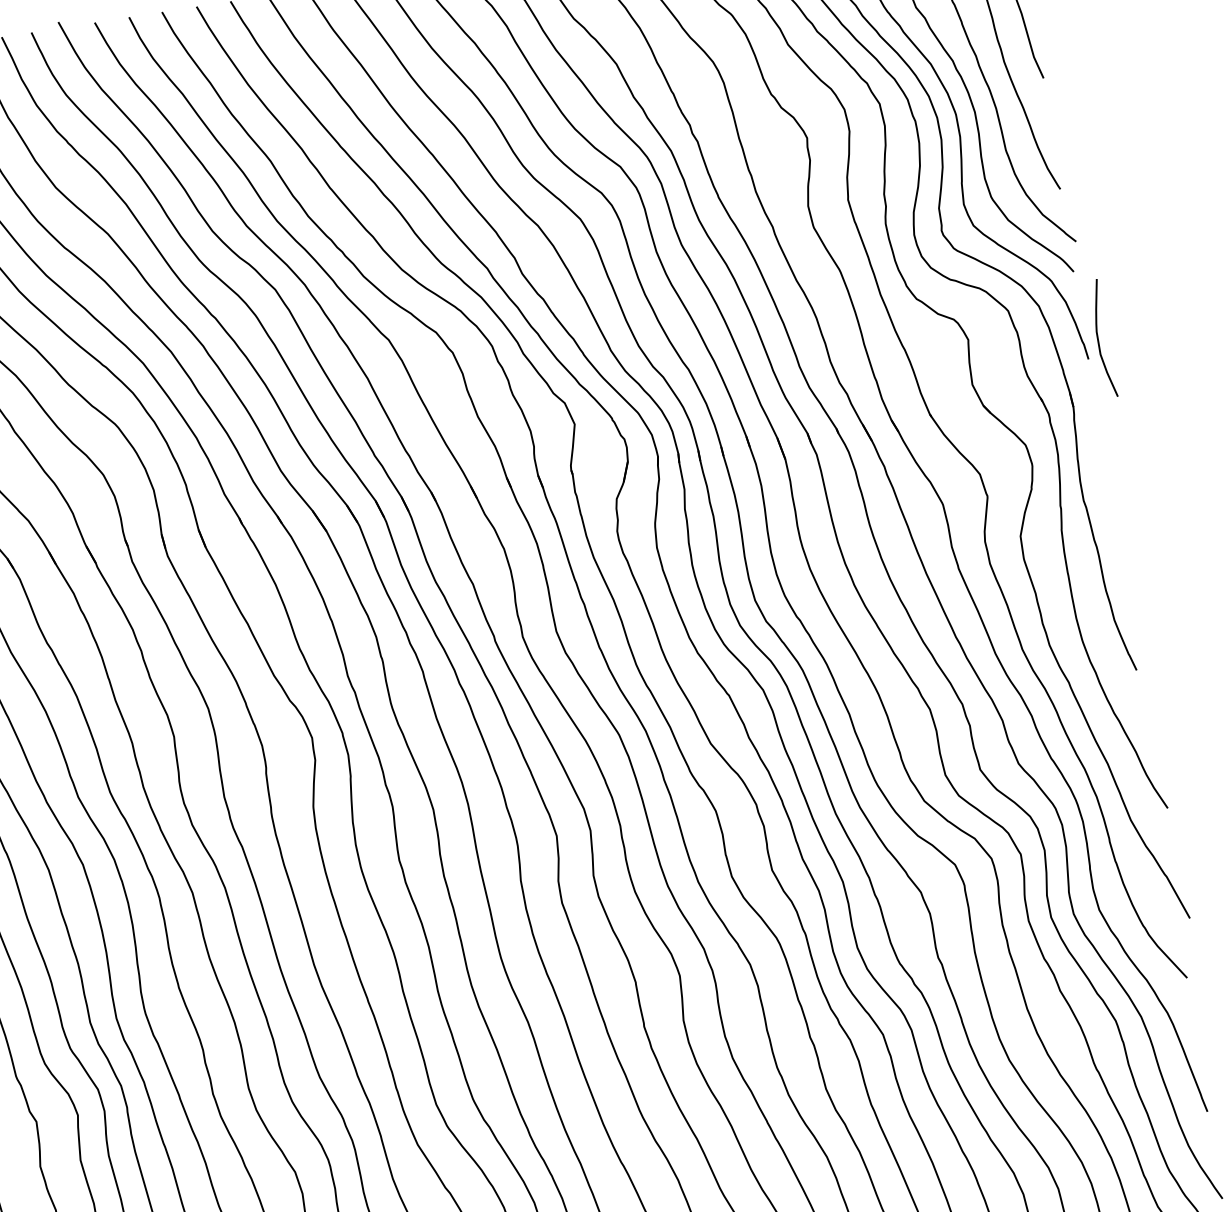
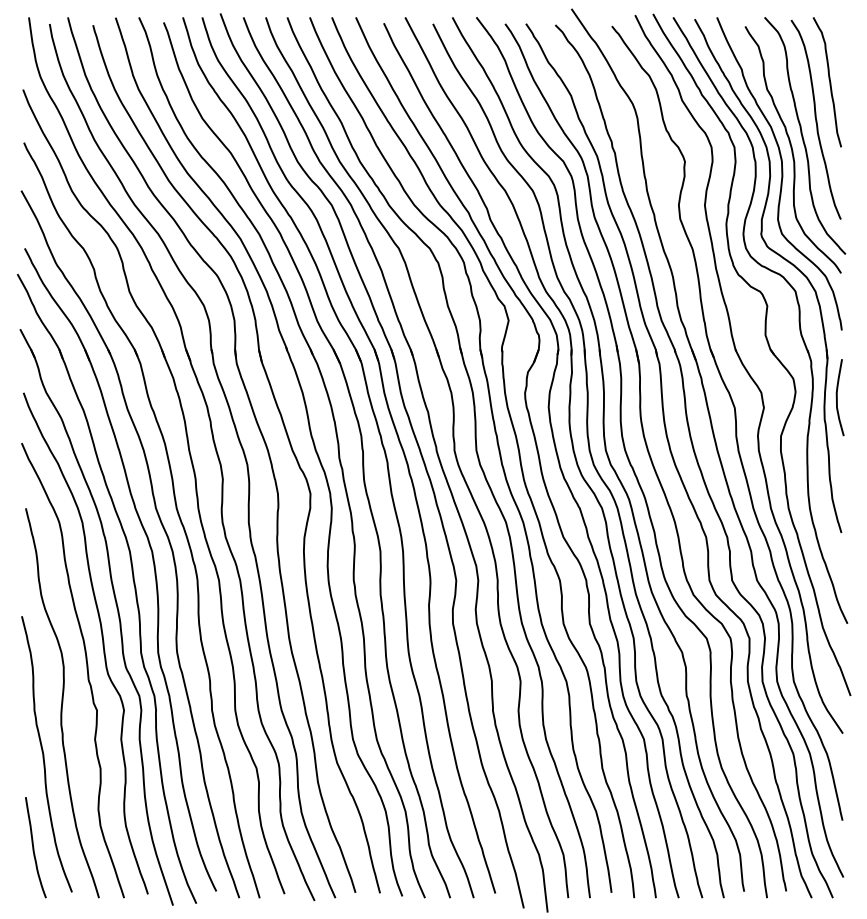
curve: (1098, 338) -> (837, 397), moved

